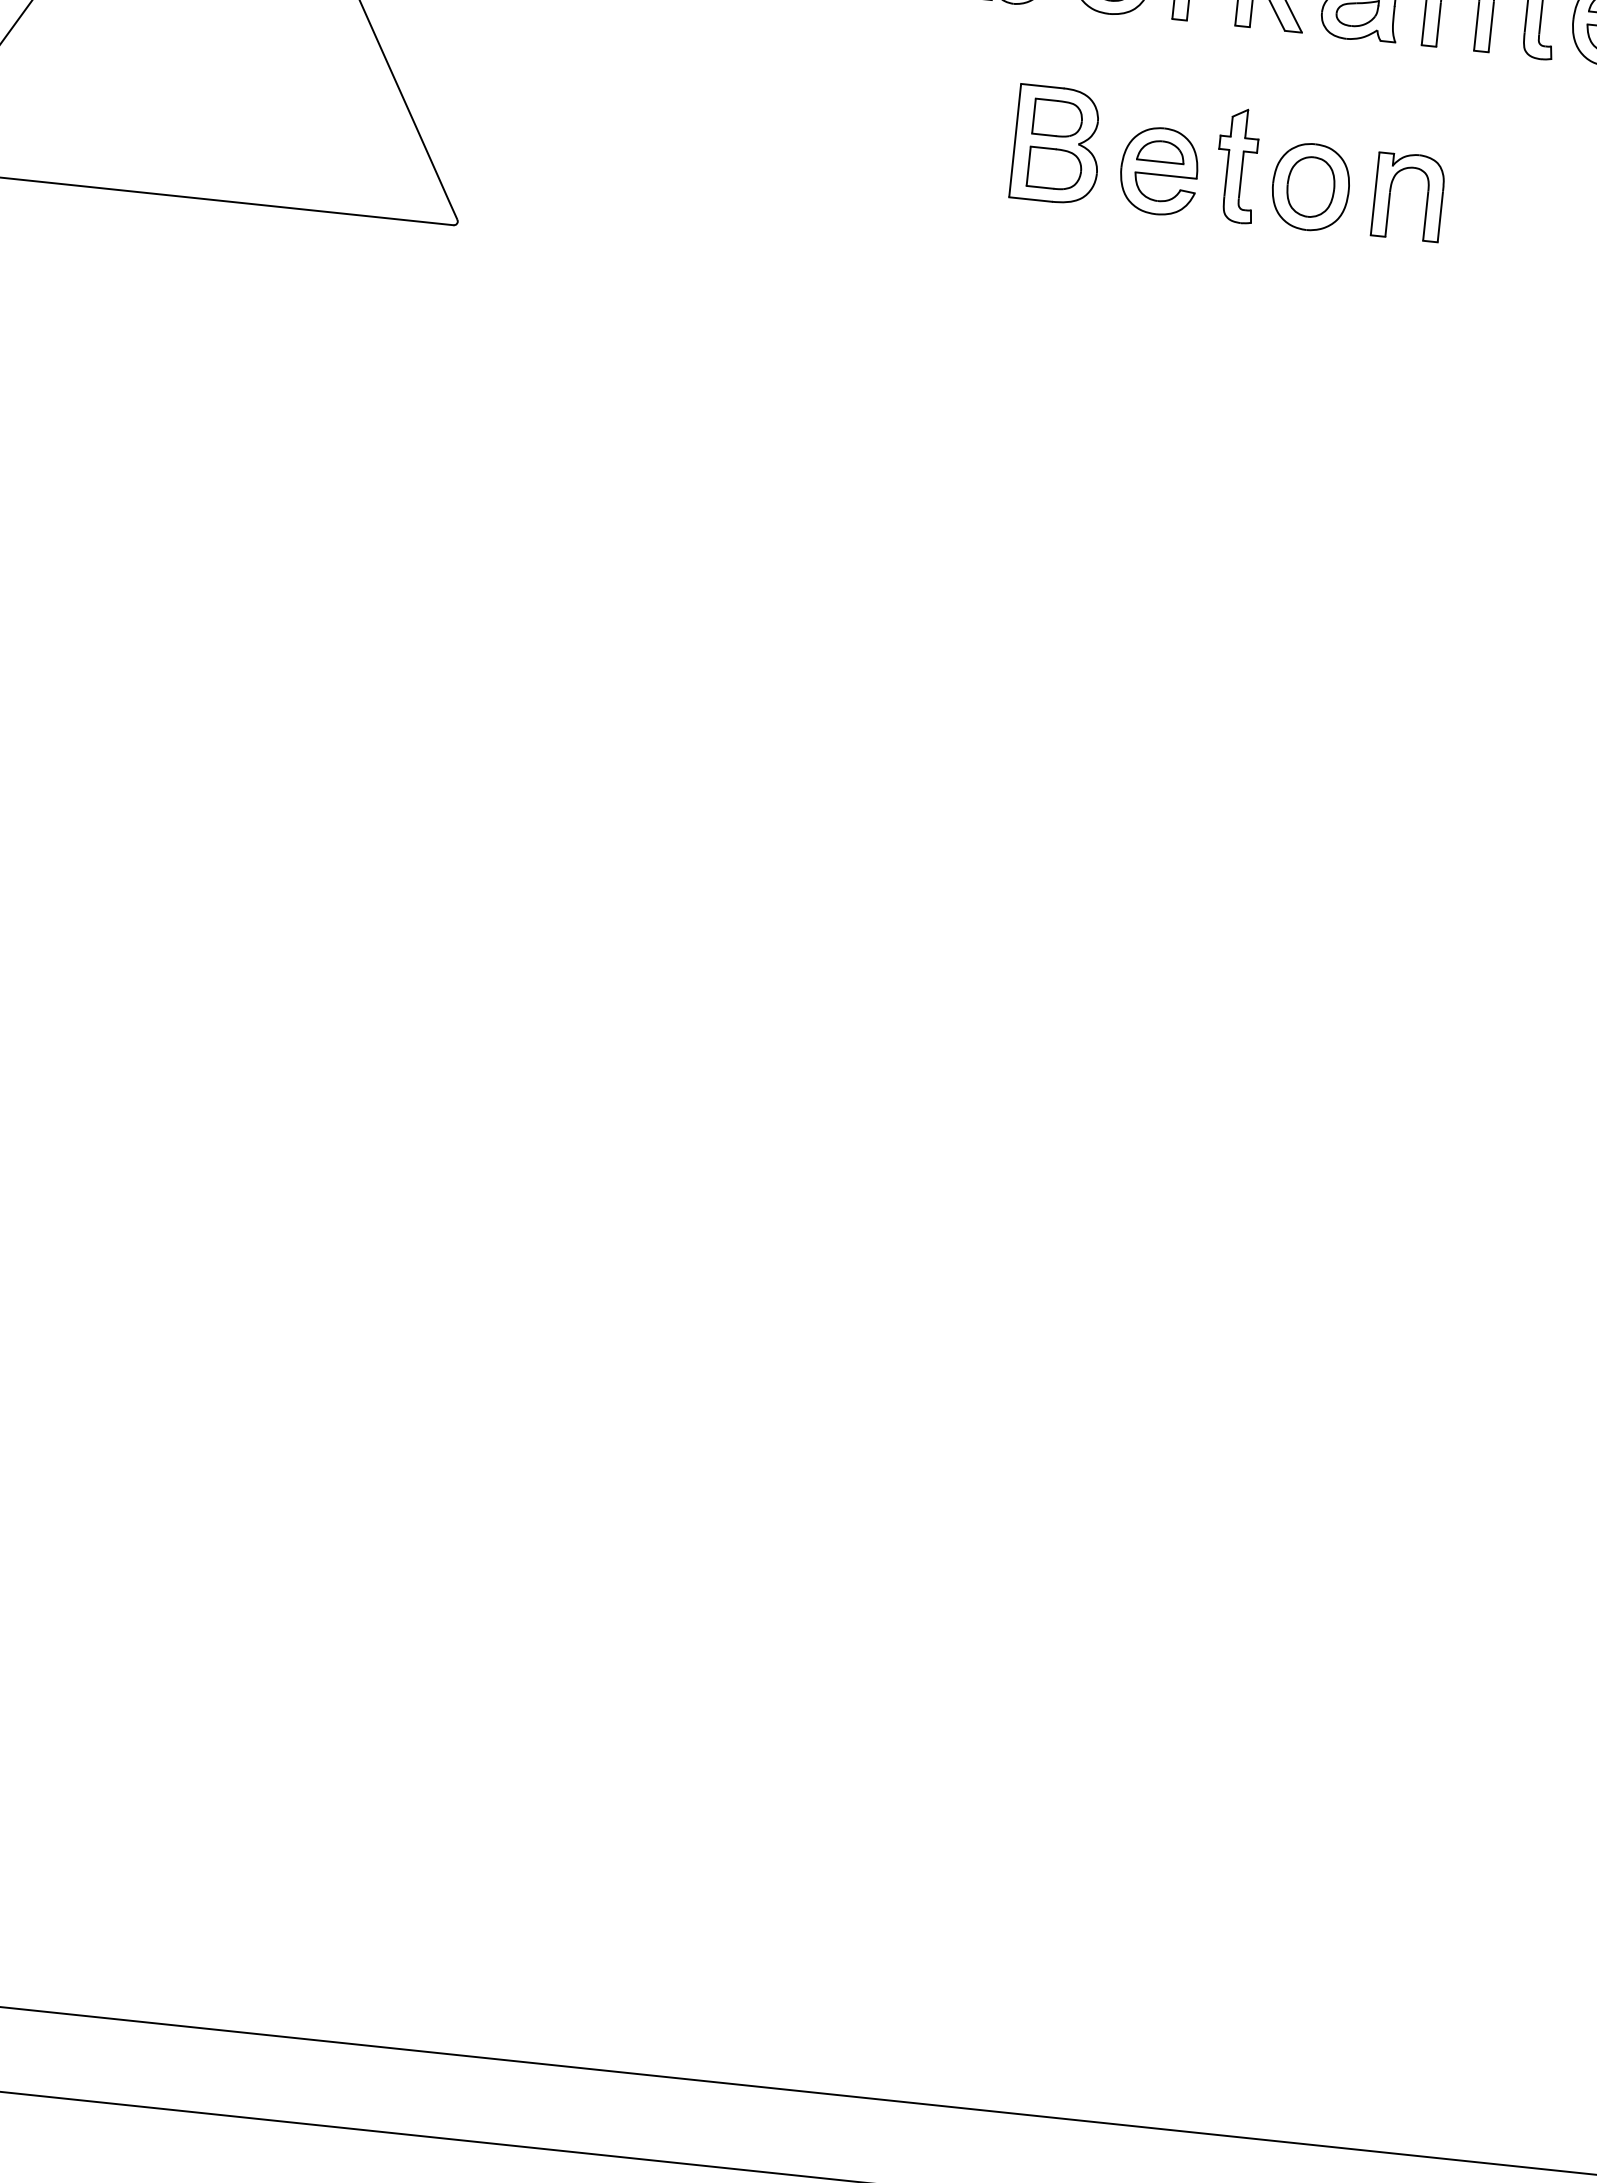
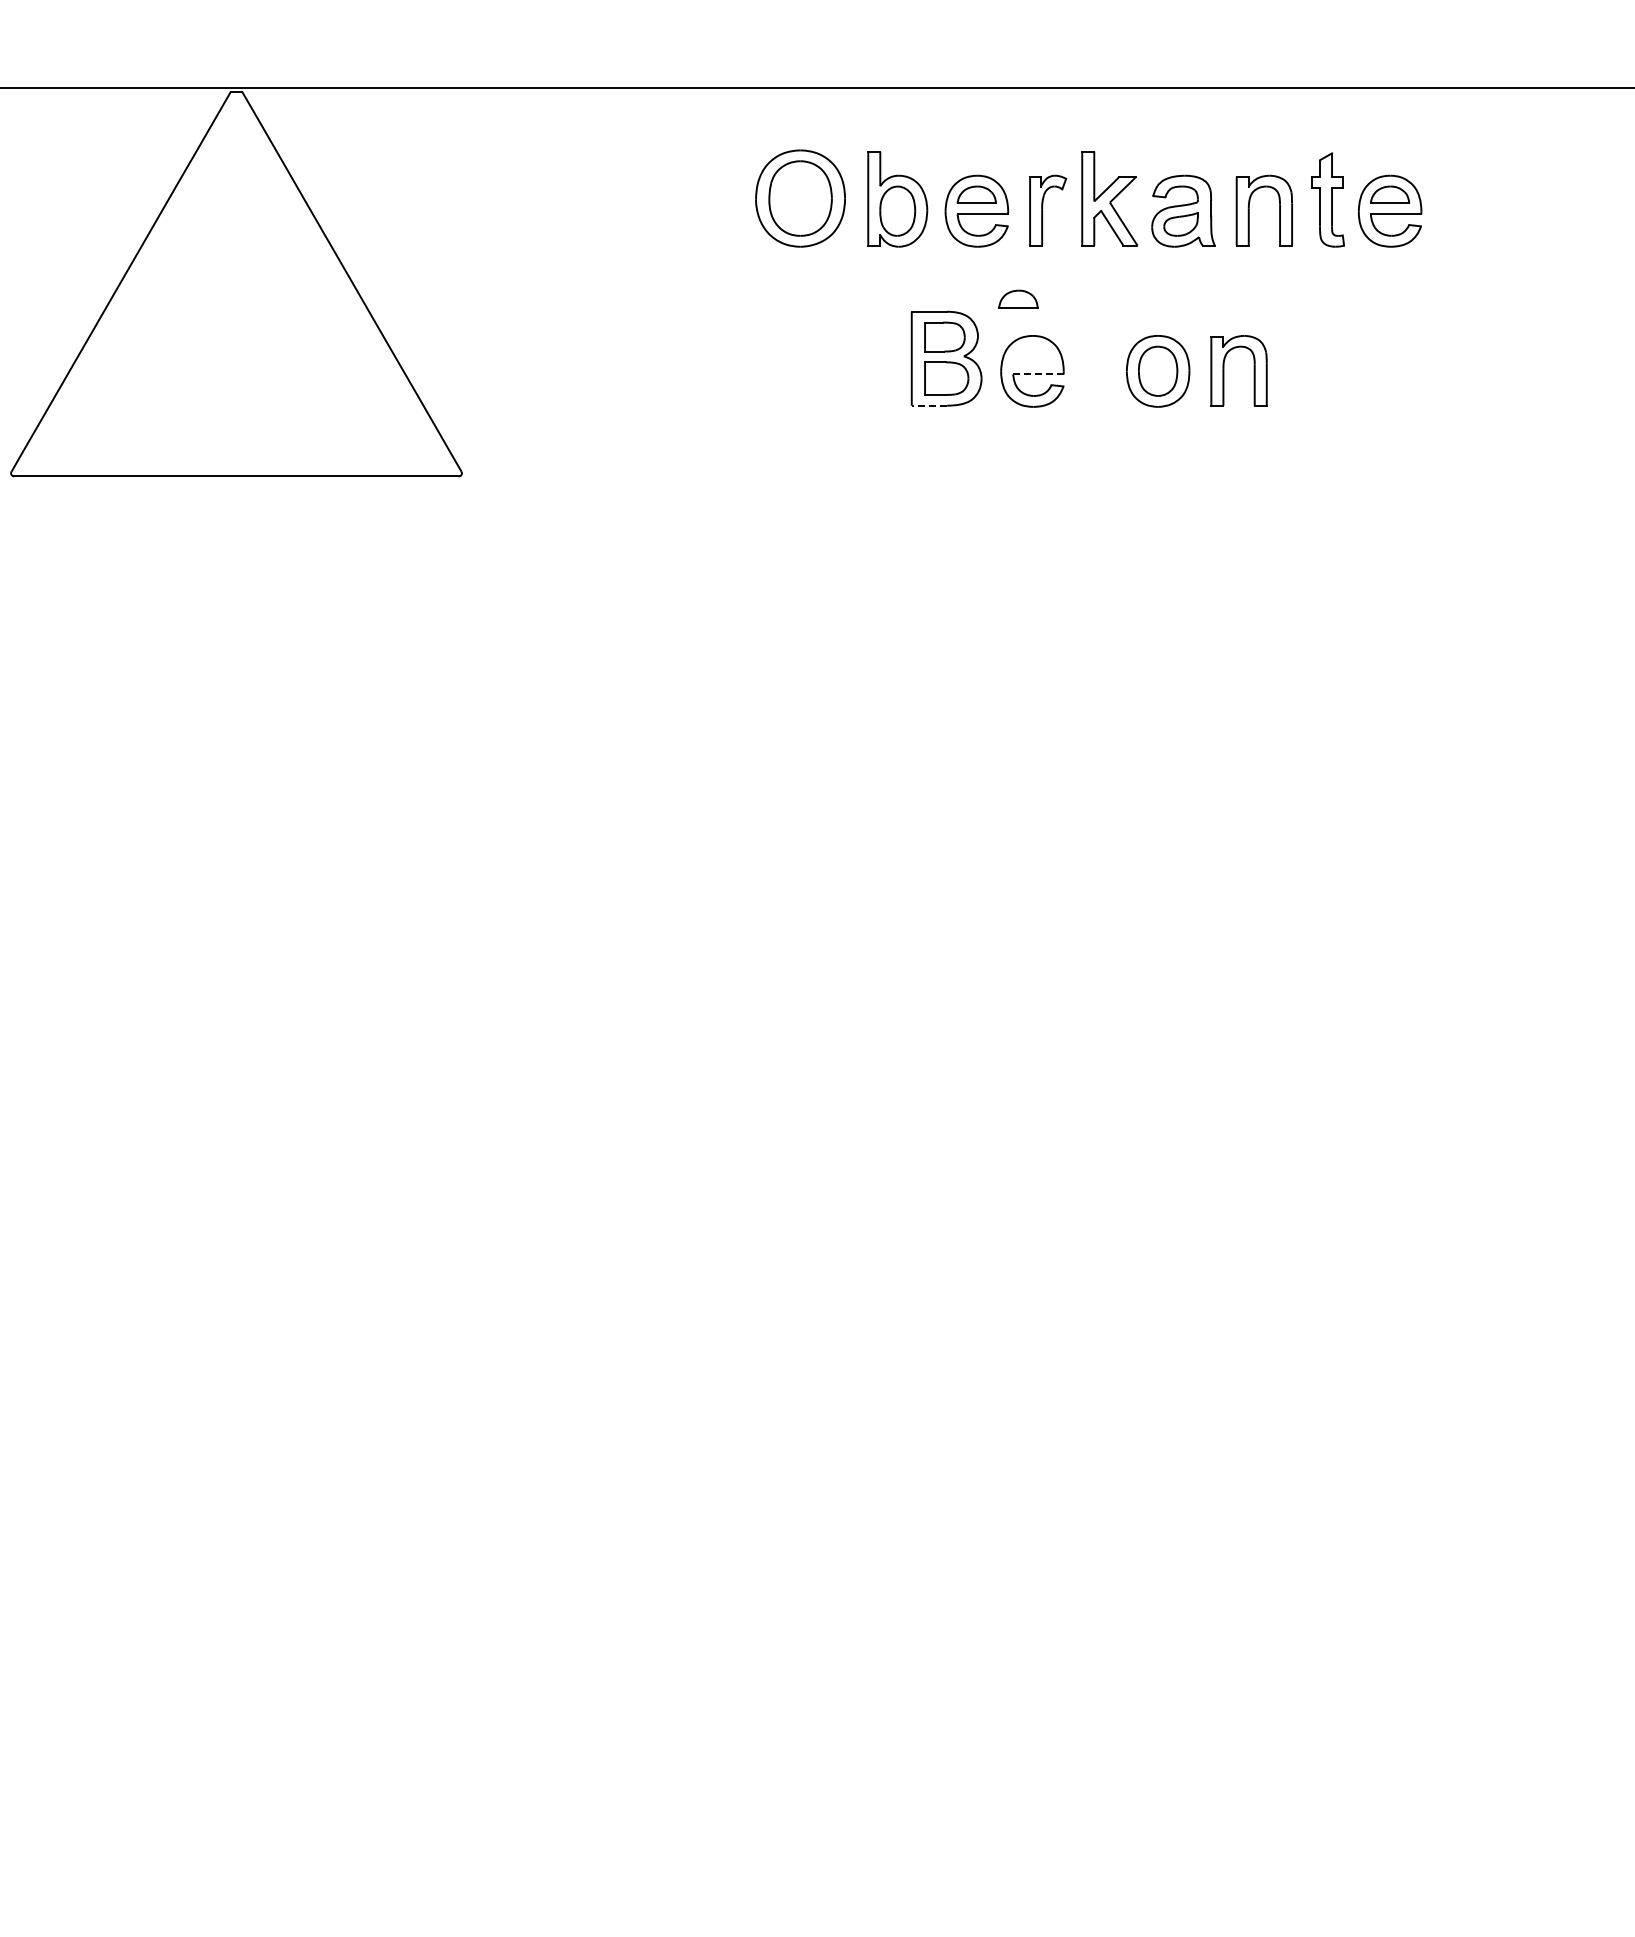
part: (1161, 150) -> (1018, 298), moved
part: (1236, 164) -> (1095, 359), removed
line: (1164, 175) -> (1037, 374), solid -> dashed
line: (1030, 199) -> (929, 405), solid -> dashed

